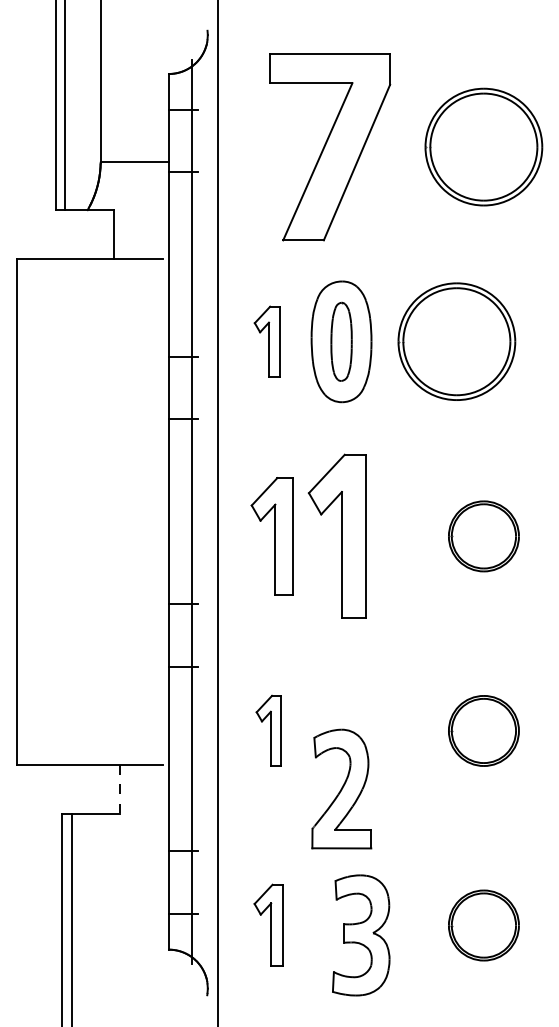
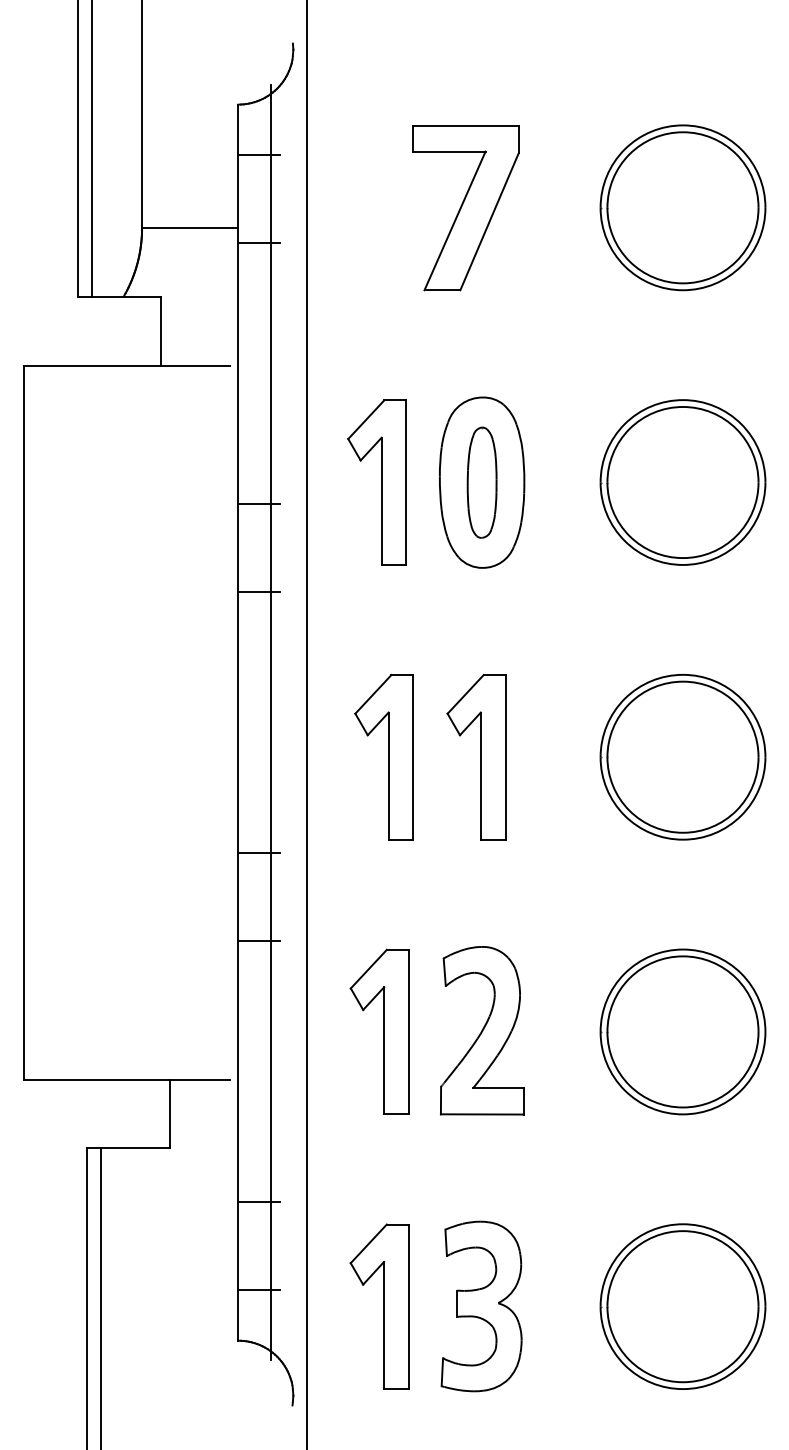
part: (329, 147) -> (465, 208), size x0.62
part: (266, 341) -> (376, 482), size x1.67
part: (456, 341) -> (682, 482), moved
part: (337, 536) -> (476, 757), size x0.71
part: (483, 536) -> (682, 757), size x1.67
part: (268, 730) -> (378, 1031), size x1.67
part: (483, 730) -> (682, 1031), size x1.67
part: (341, 788) -> (482, 1029), moved
line: (120, 789) -> (170, 1114), dashed -> solid
part: (268, 925) -> (378, 1306), size x1.43
part: (483, 925) -> (682, 1306), size x1.67
part: (361, 935) -> (482, 1306), moved

